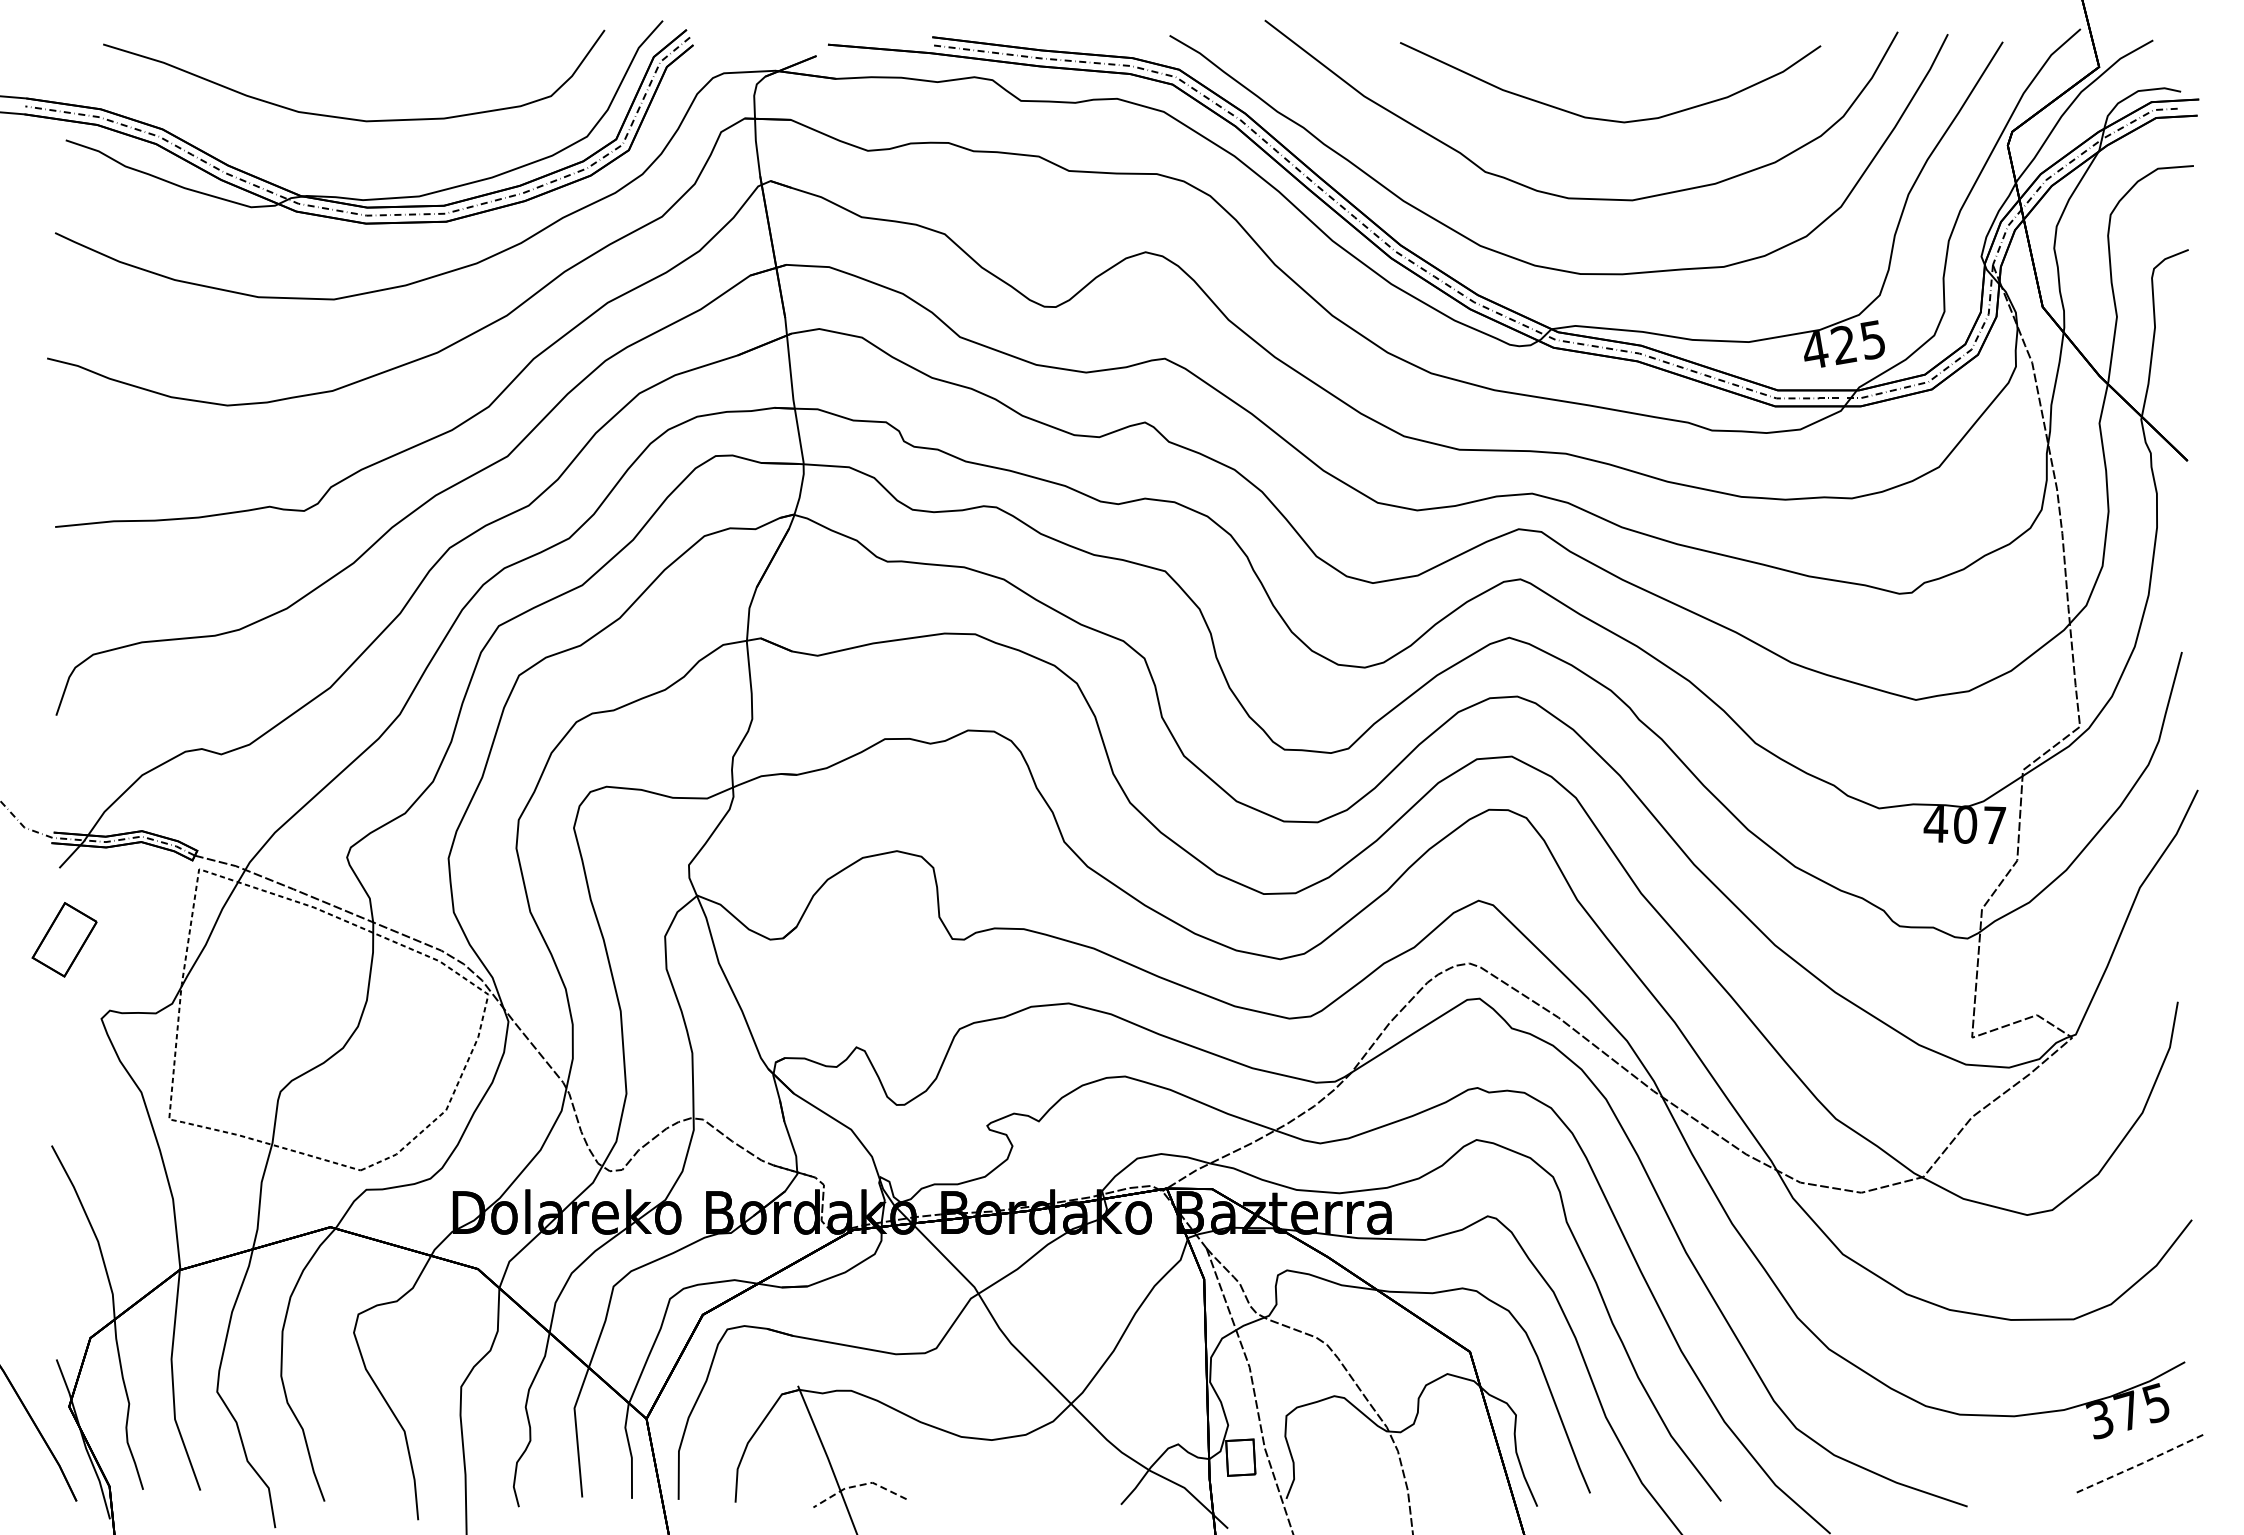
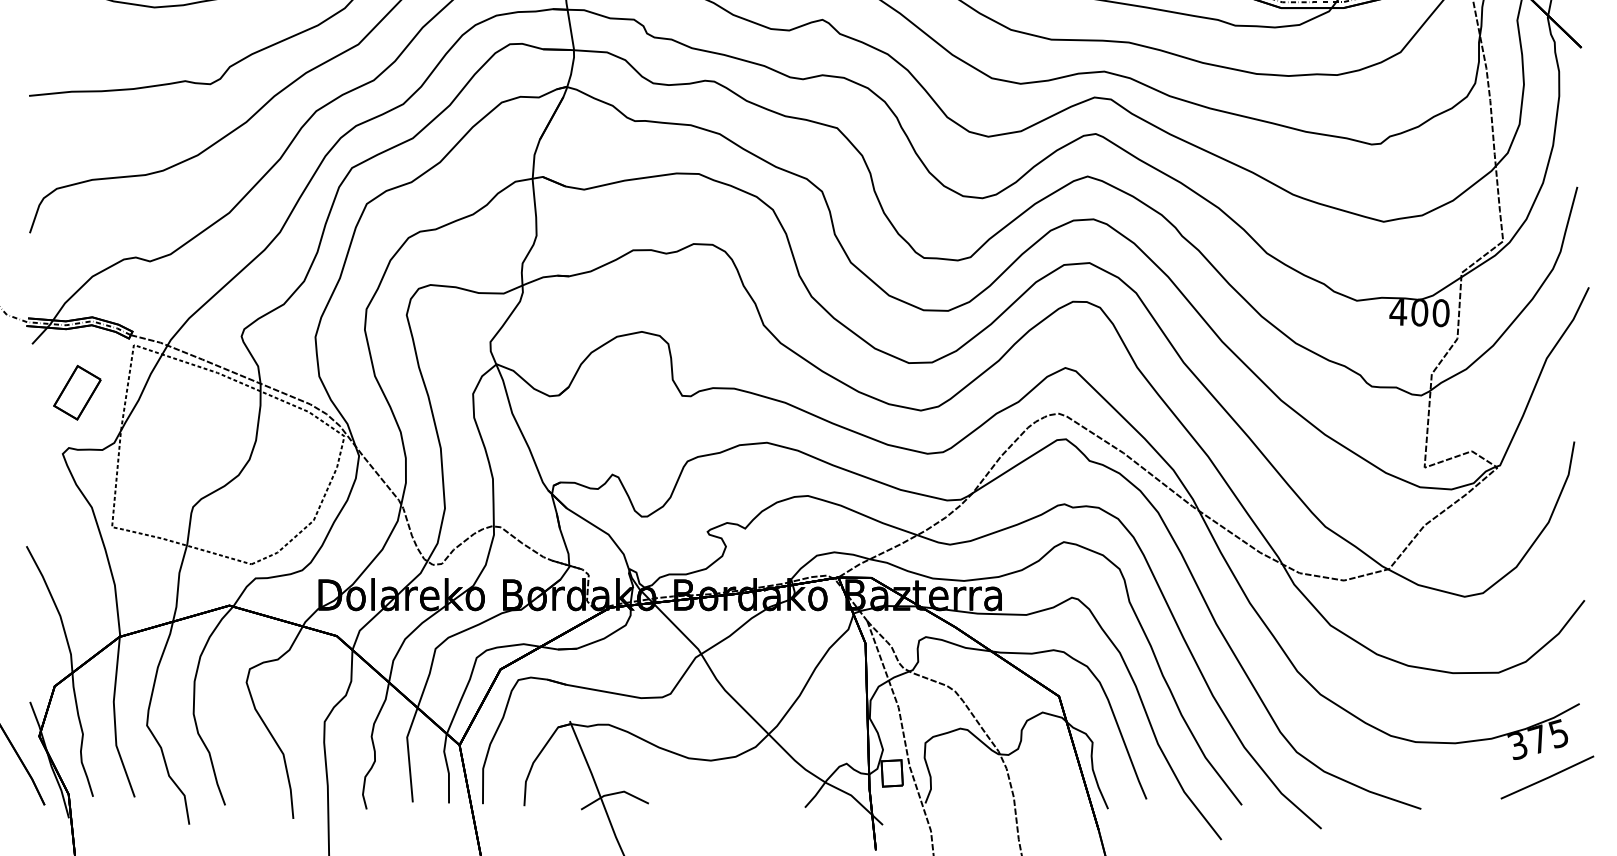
text: (1994, 825) -> (1440, 313), 407 -> 400
part: (64, 939) -> (77, 392), moved
line: (2141, 1463) -> (1547, 777), dashed -> solid
line: (859, 1485) -> (614, 793), dashed -> solid

